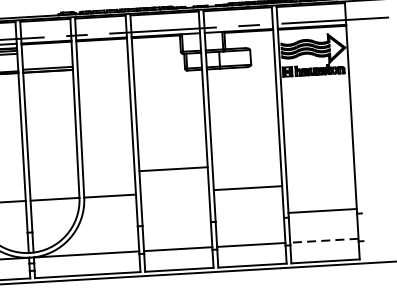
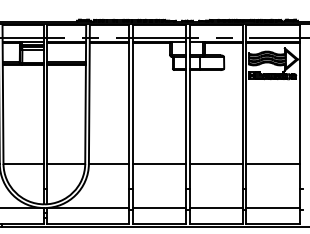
line: (172, 168) -> (158, 163), moved
line: (321, 210) -> (272, 163), moved
line: (325, 241) -> (273, 208), dashed -> solid

